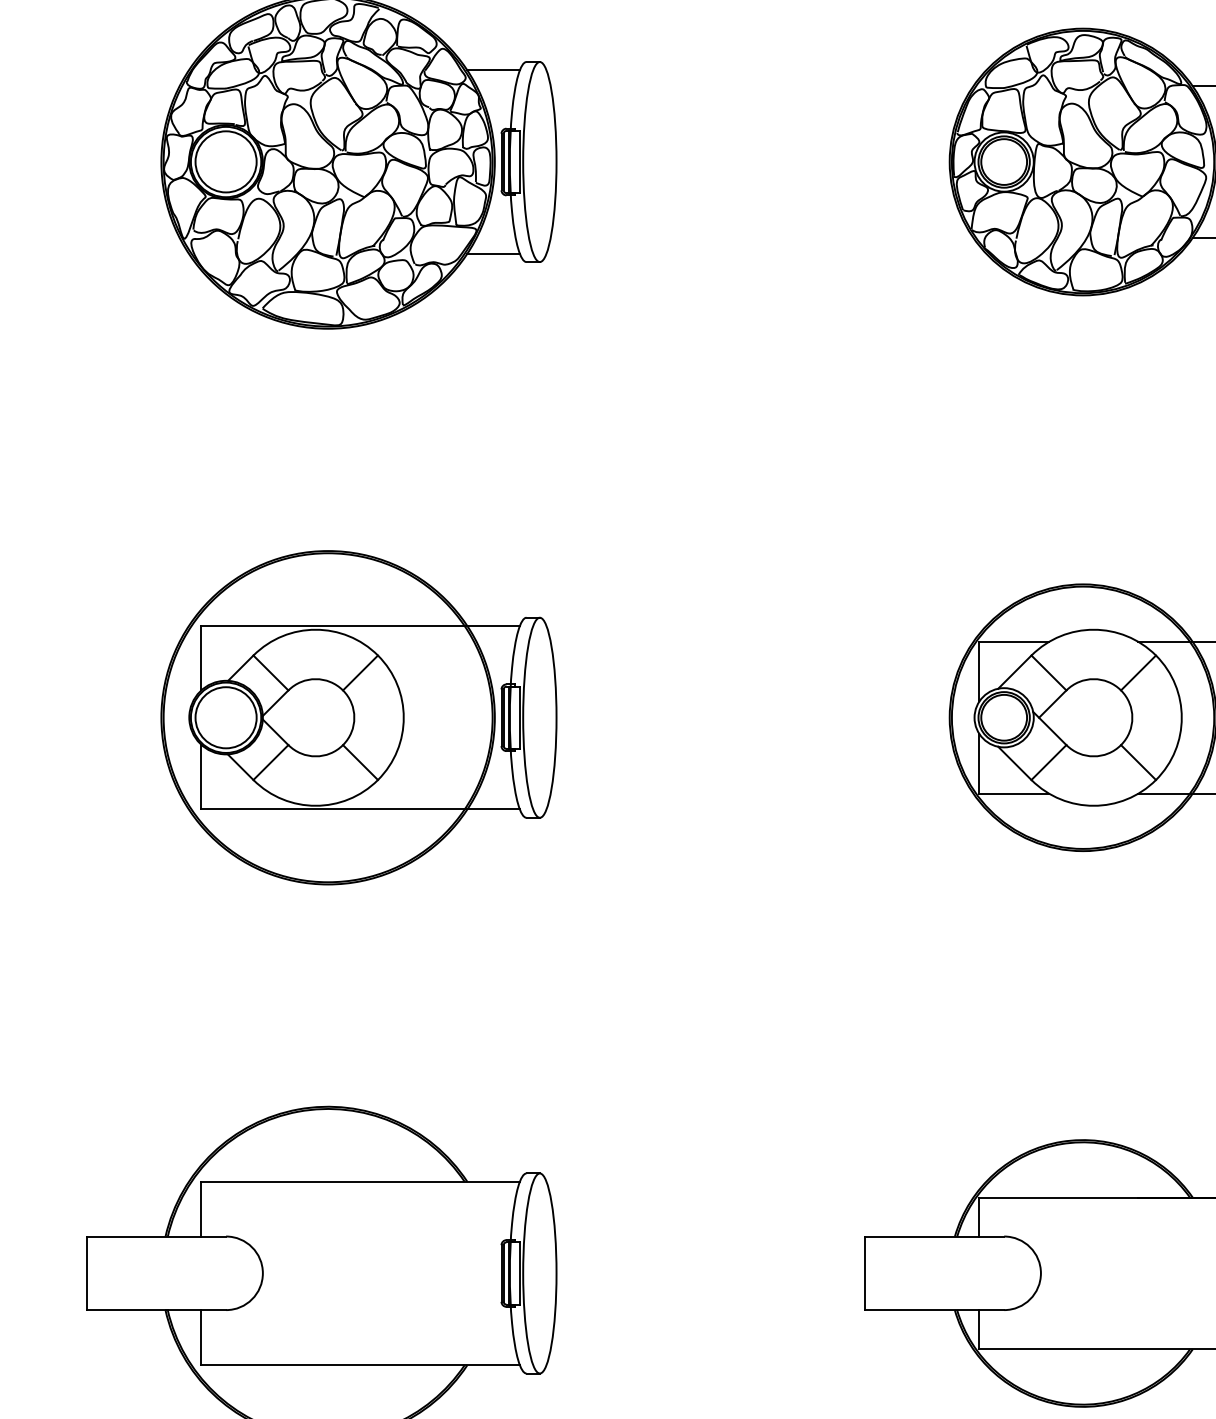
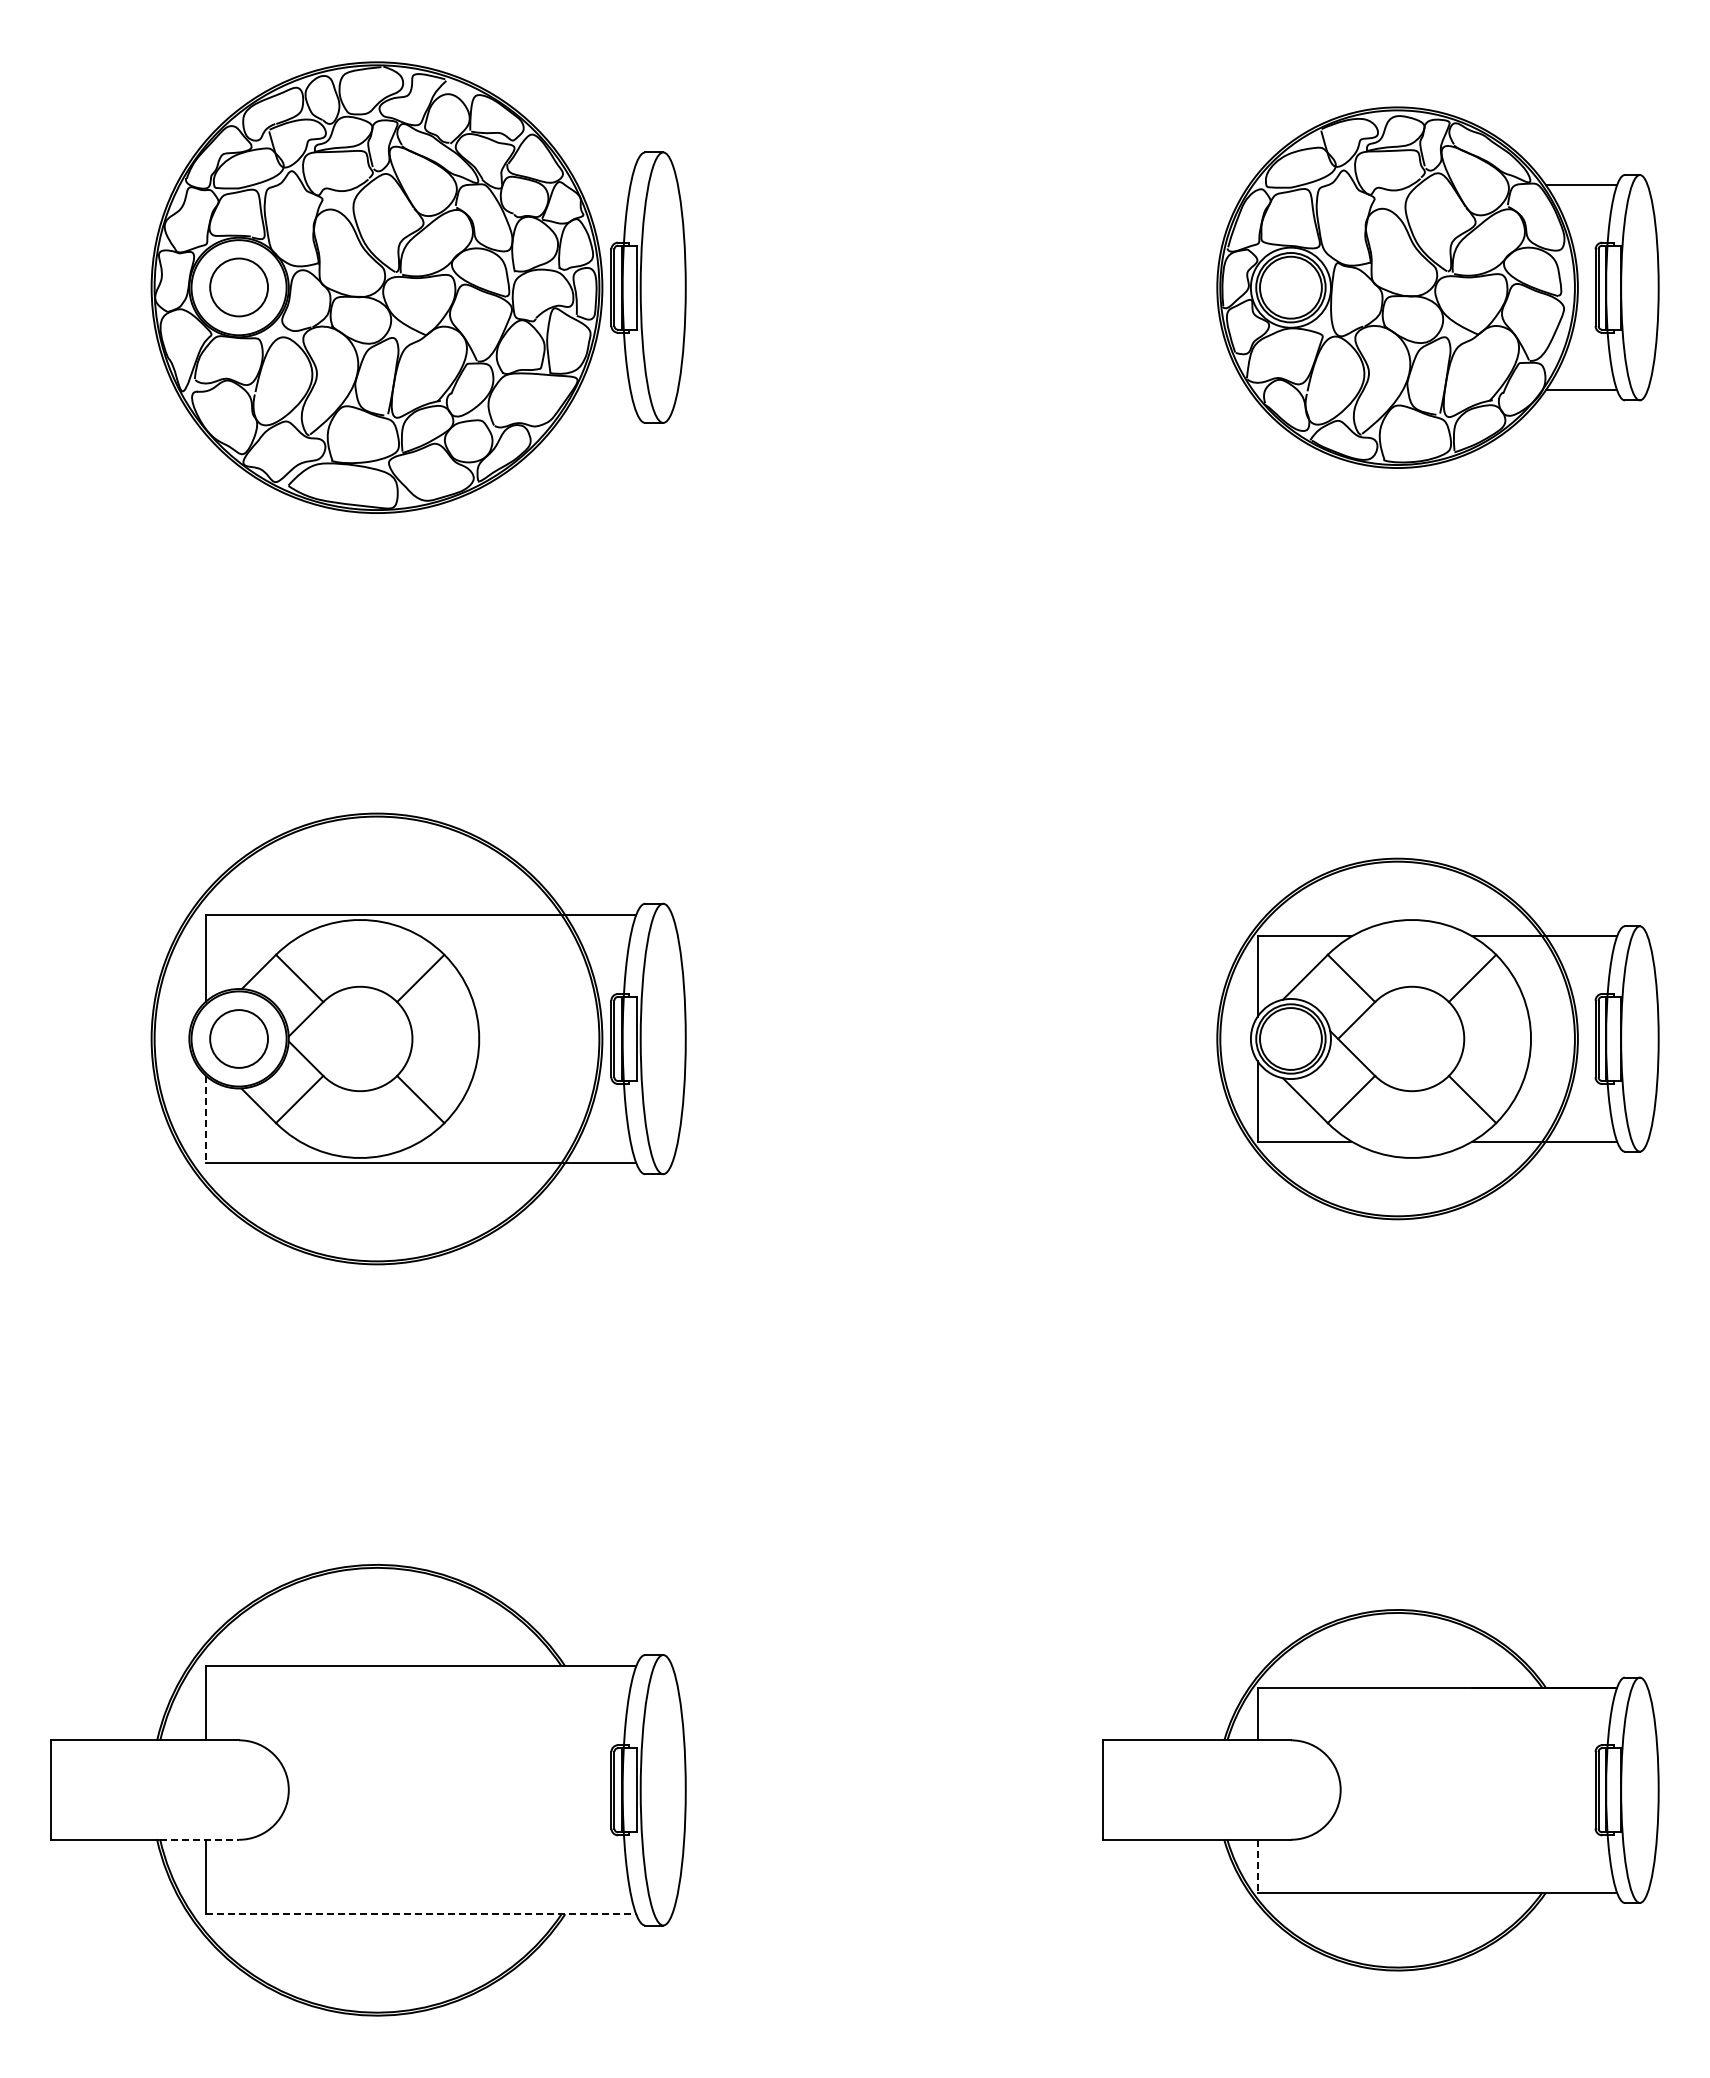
line: (493, 70) -> (600, 163), removed
circle: (225, 161) -> (238, 287), size x0.7
line: (493, 253) -> (600, 411), removed
circle: (225, 717) -> (238, 1038), size x0.7
line: (201, 777) -> (205, 1119), solid -> dashed
line: (197, 1309) -> (200, 1839), solid -> dashed
line: (979, 1329) -> (1257, 1866), solid -> dashed
line: (361, 1365) -> (421, 1914), solid -> dashed

